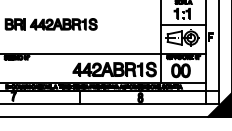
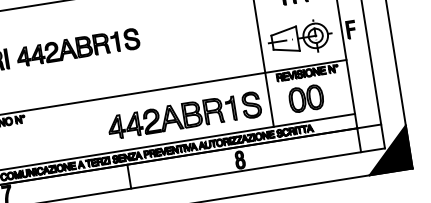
line: (183, 24) -> (297, 13), removed

